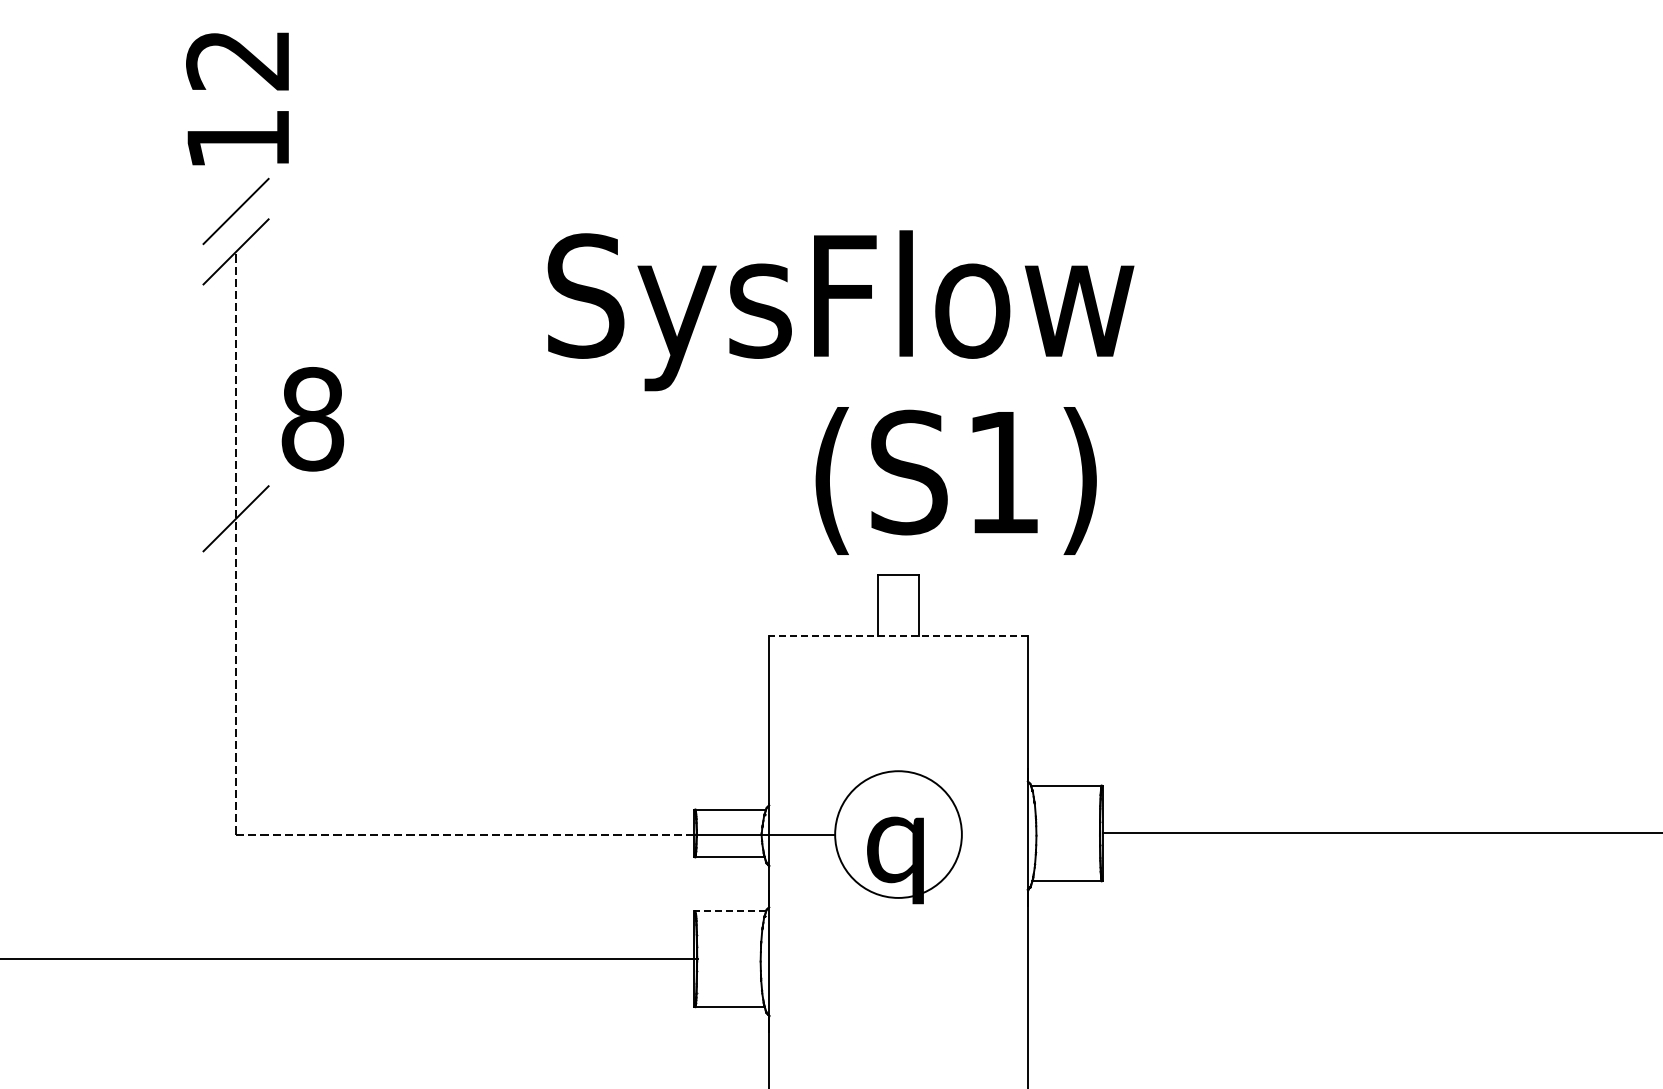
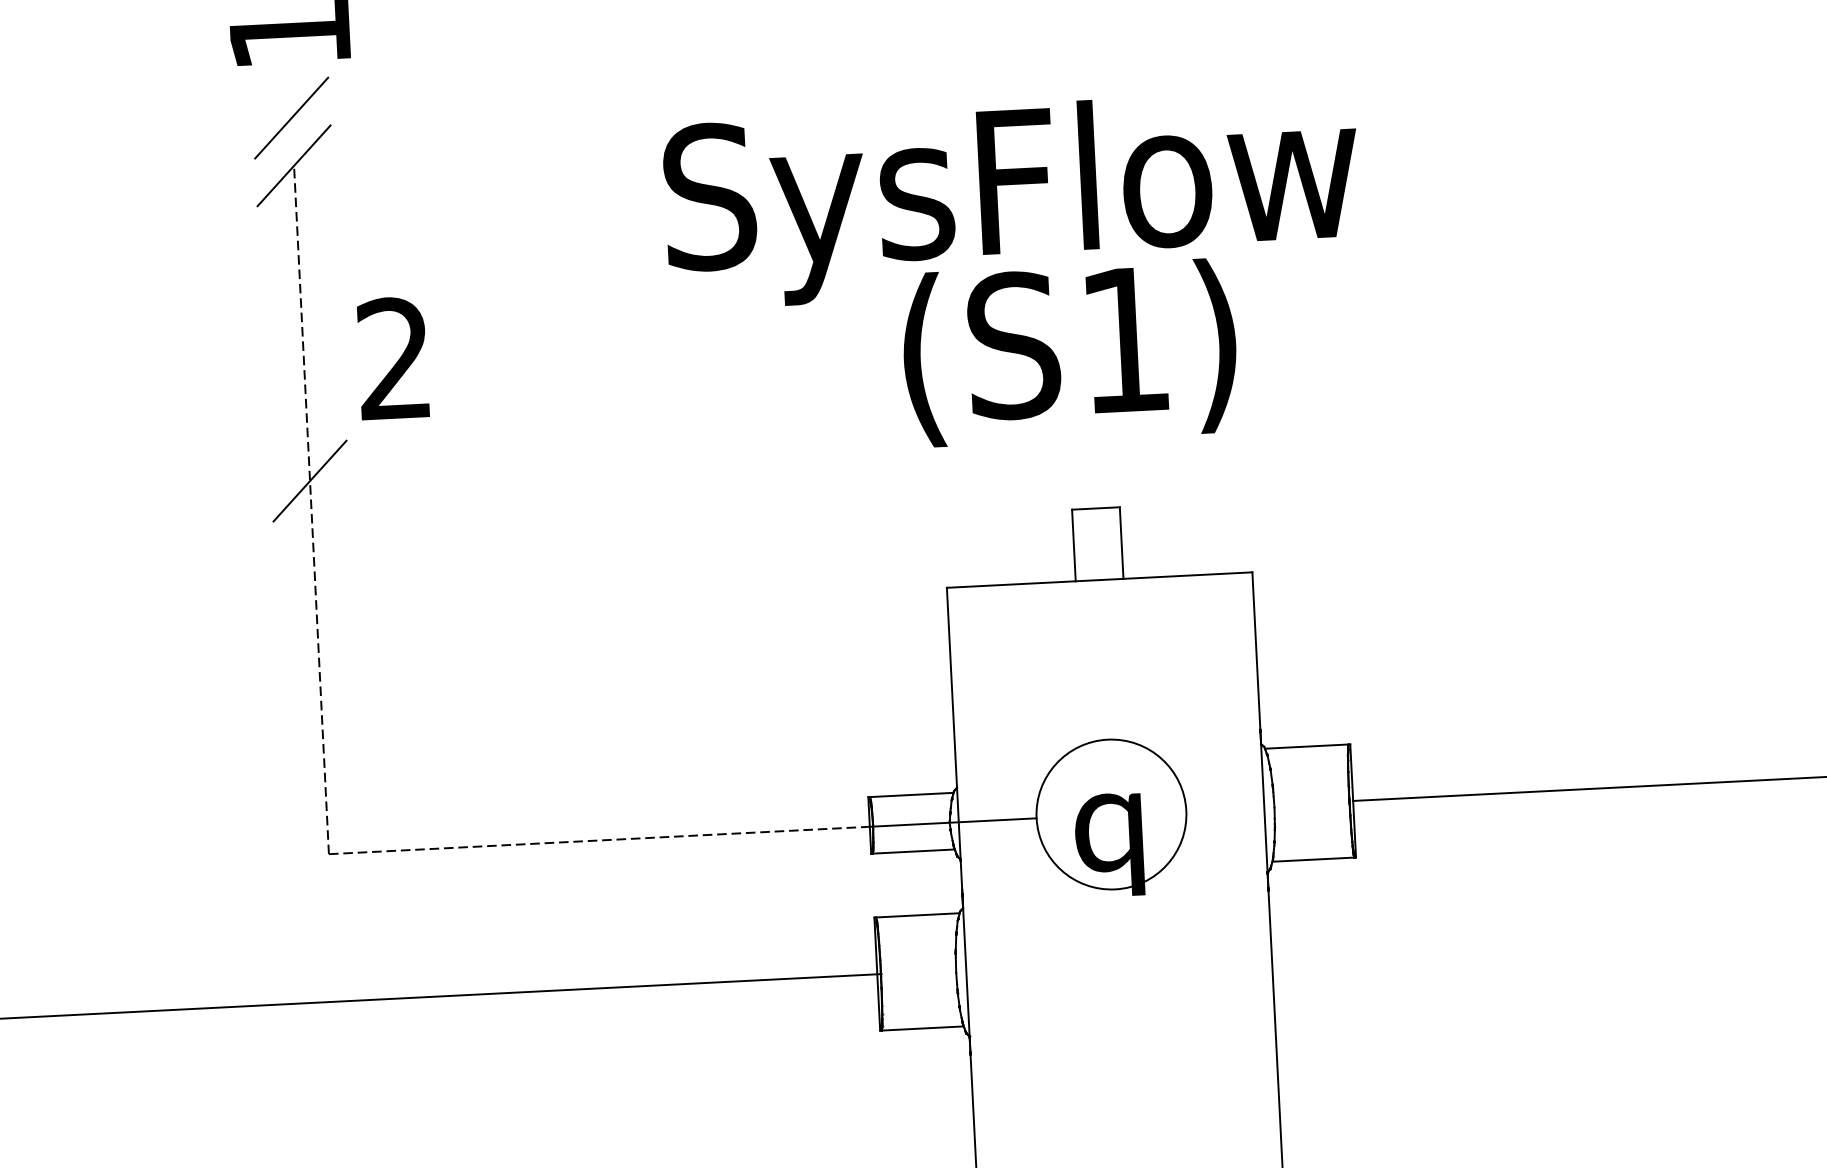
text: (312, 419) -> (394, 359), 8 -> 2
text: (955, 480) -> (1069, 352), moved
line: (898, 636) -> (1099, 580), dashed -> solid
line: (729, 911) -> (916, 915), dashed -> solid

